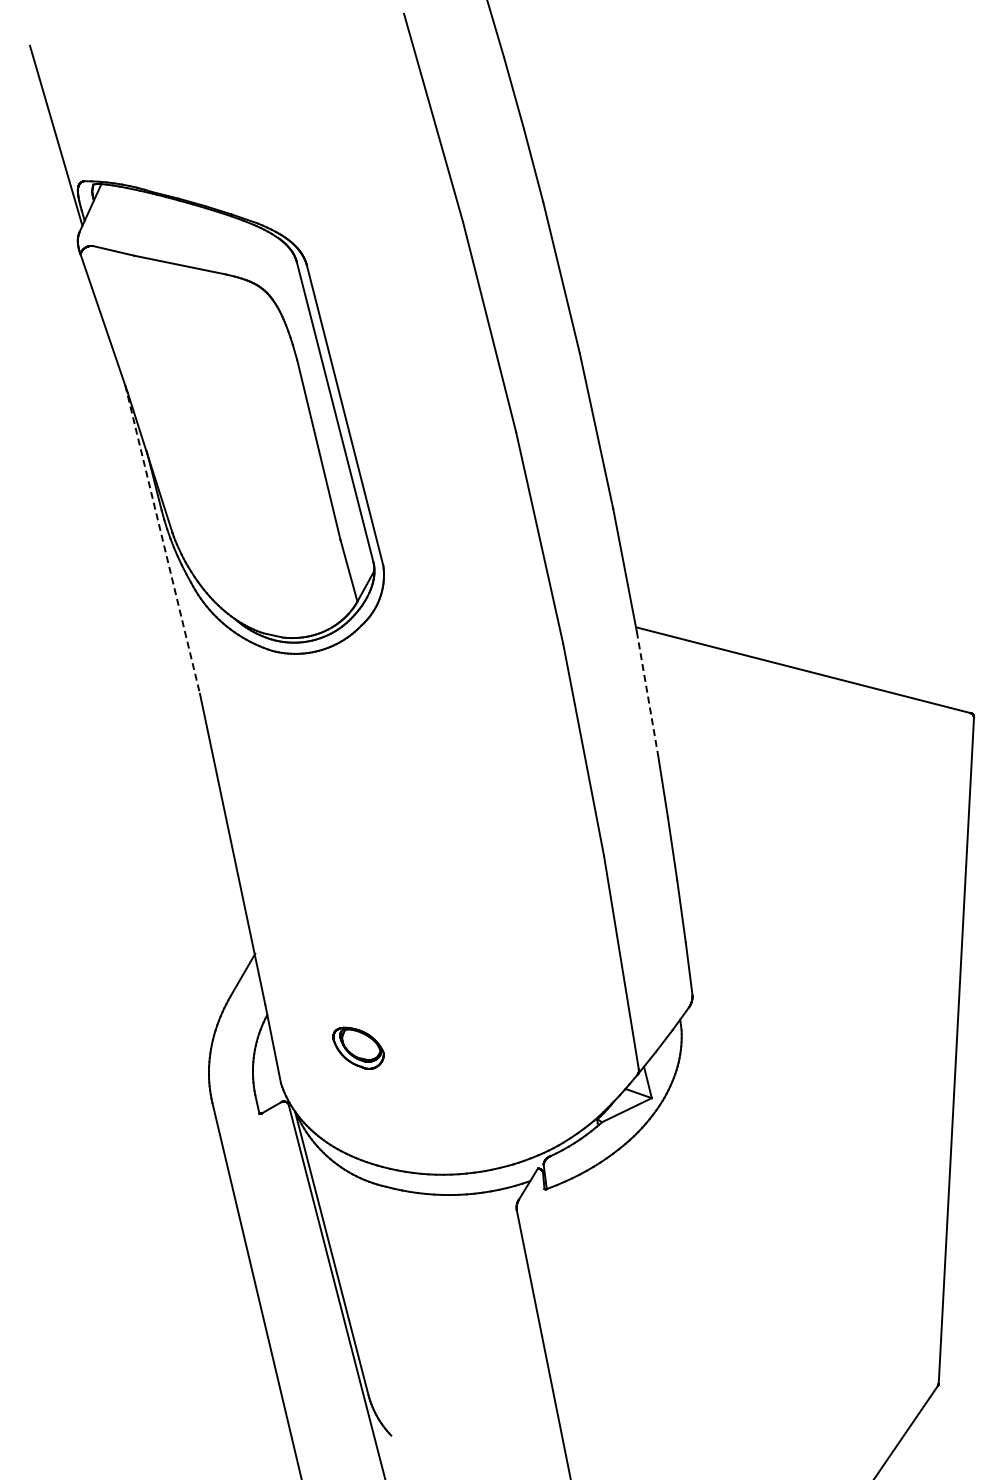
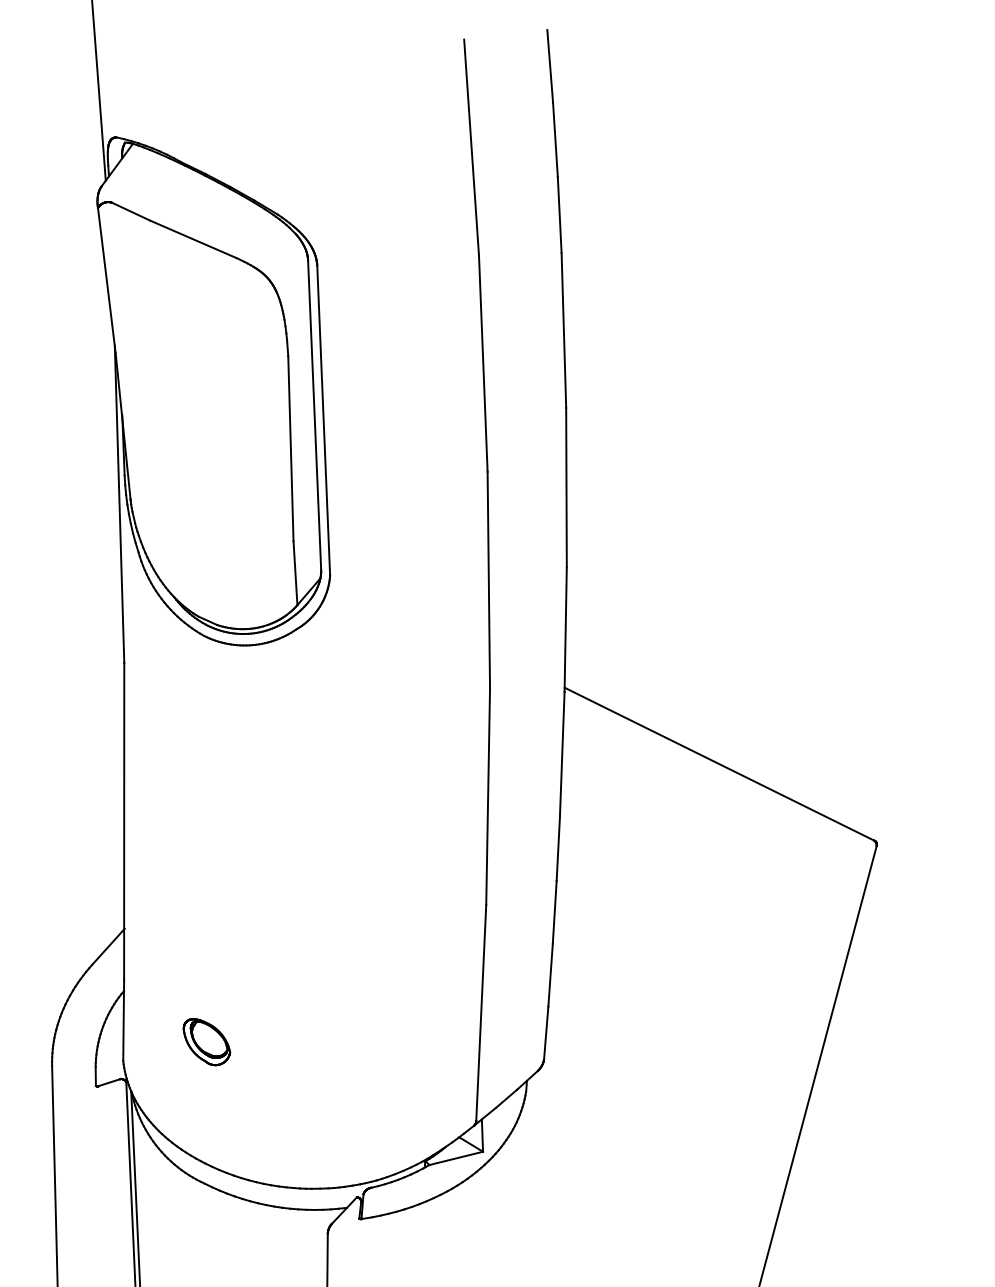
line: (162, 539) -> (119, 504), dashed -> solid
line: (647, 693) -> (562, 754), dashed -> solid

